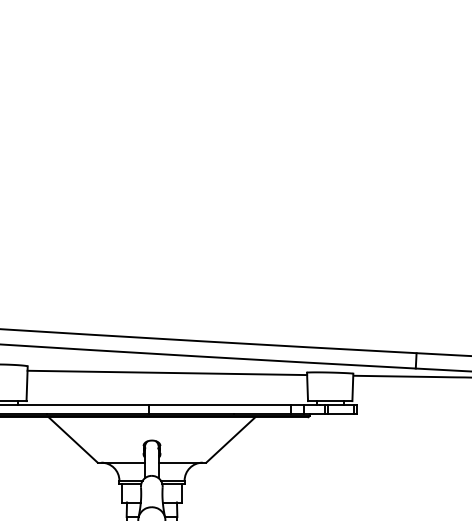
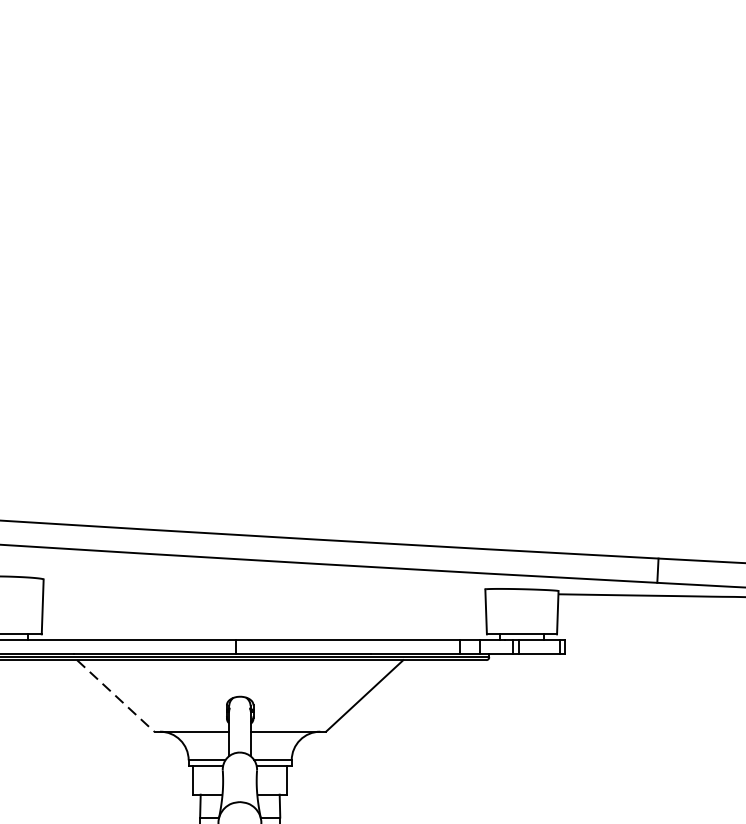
line: (167, 372) -> (264, 589), removed
line: (73, 440) -> (116, 696), solid -> dashed

